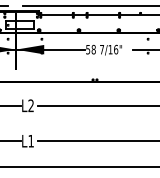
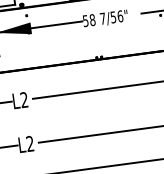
text: (110, 49) -> (113, 17), 7/16" -> 7/56"
text: (30, 140) -> (29, 143), L1 -> L2

